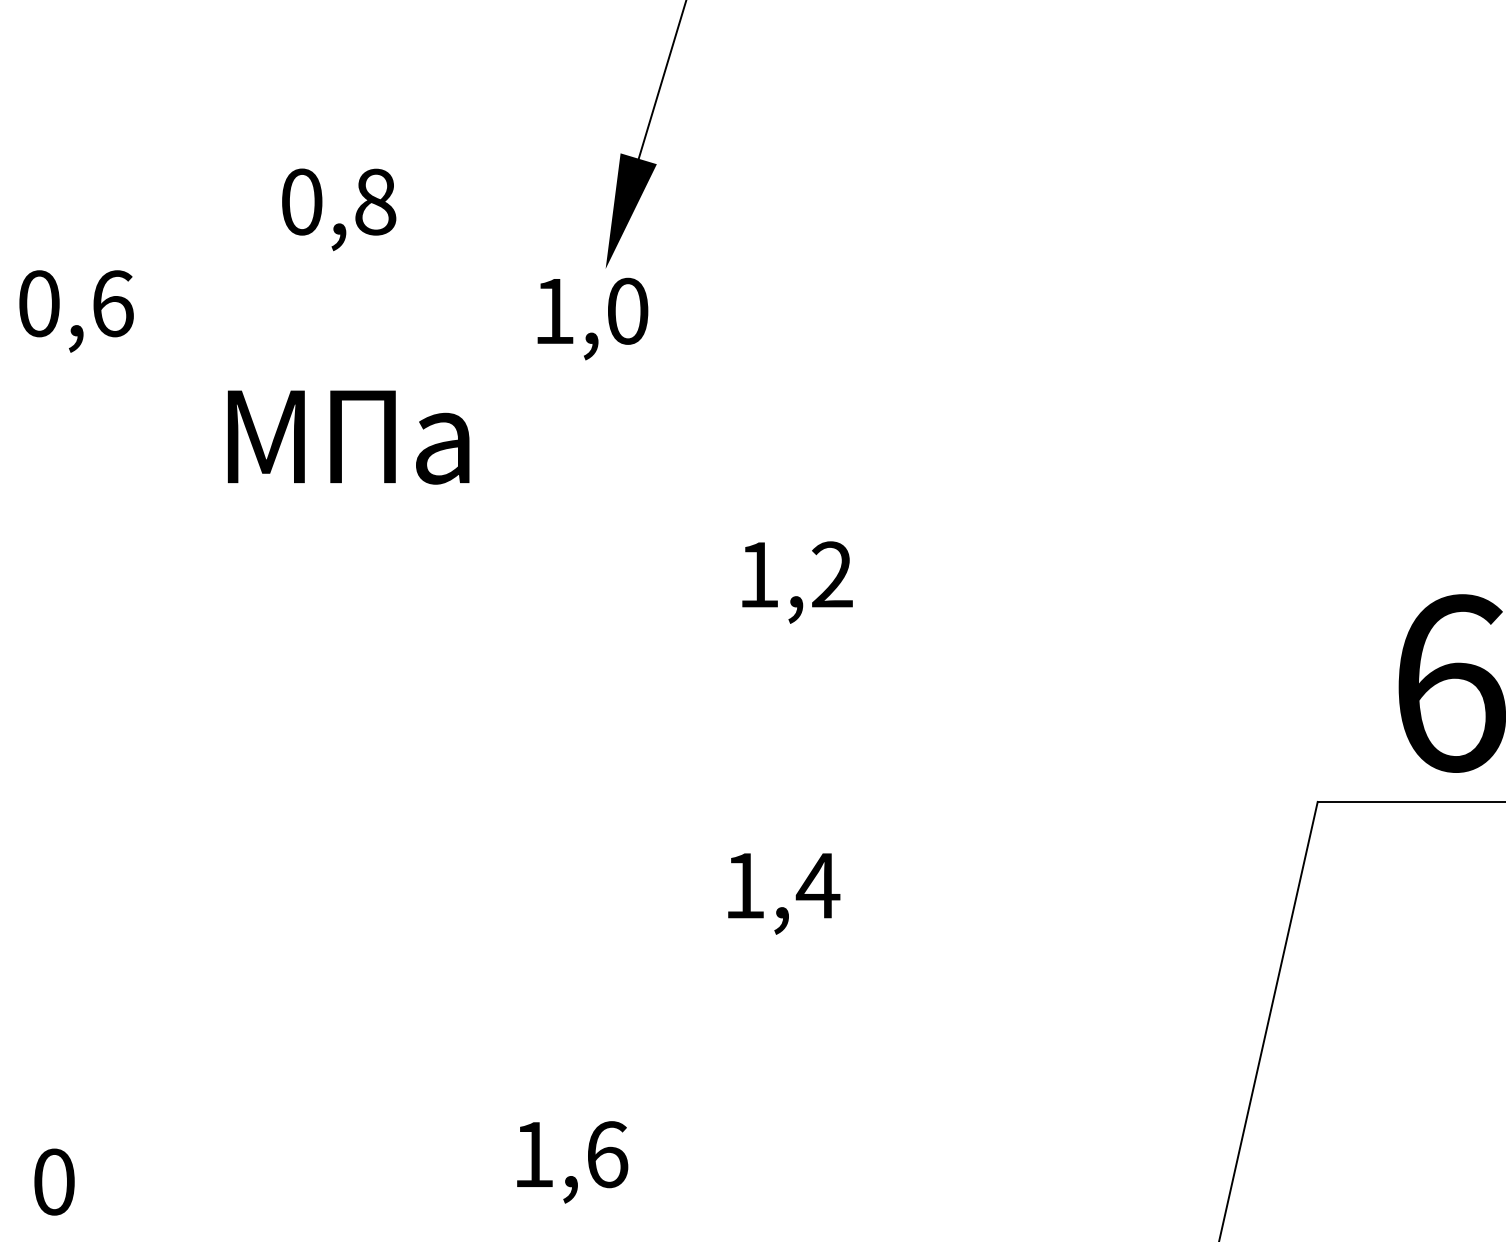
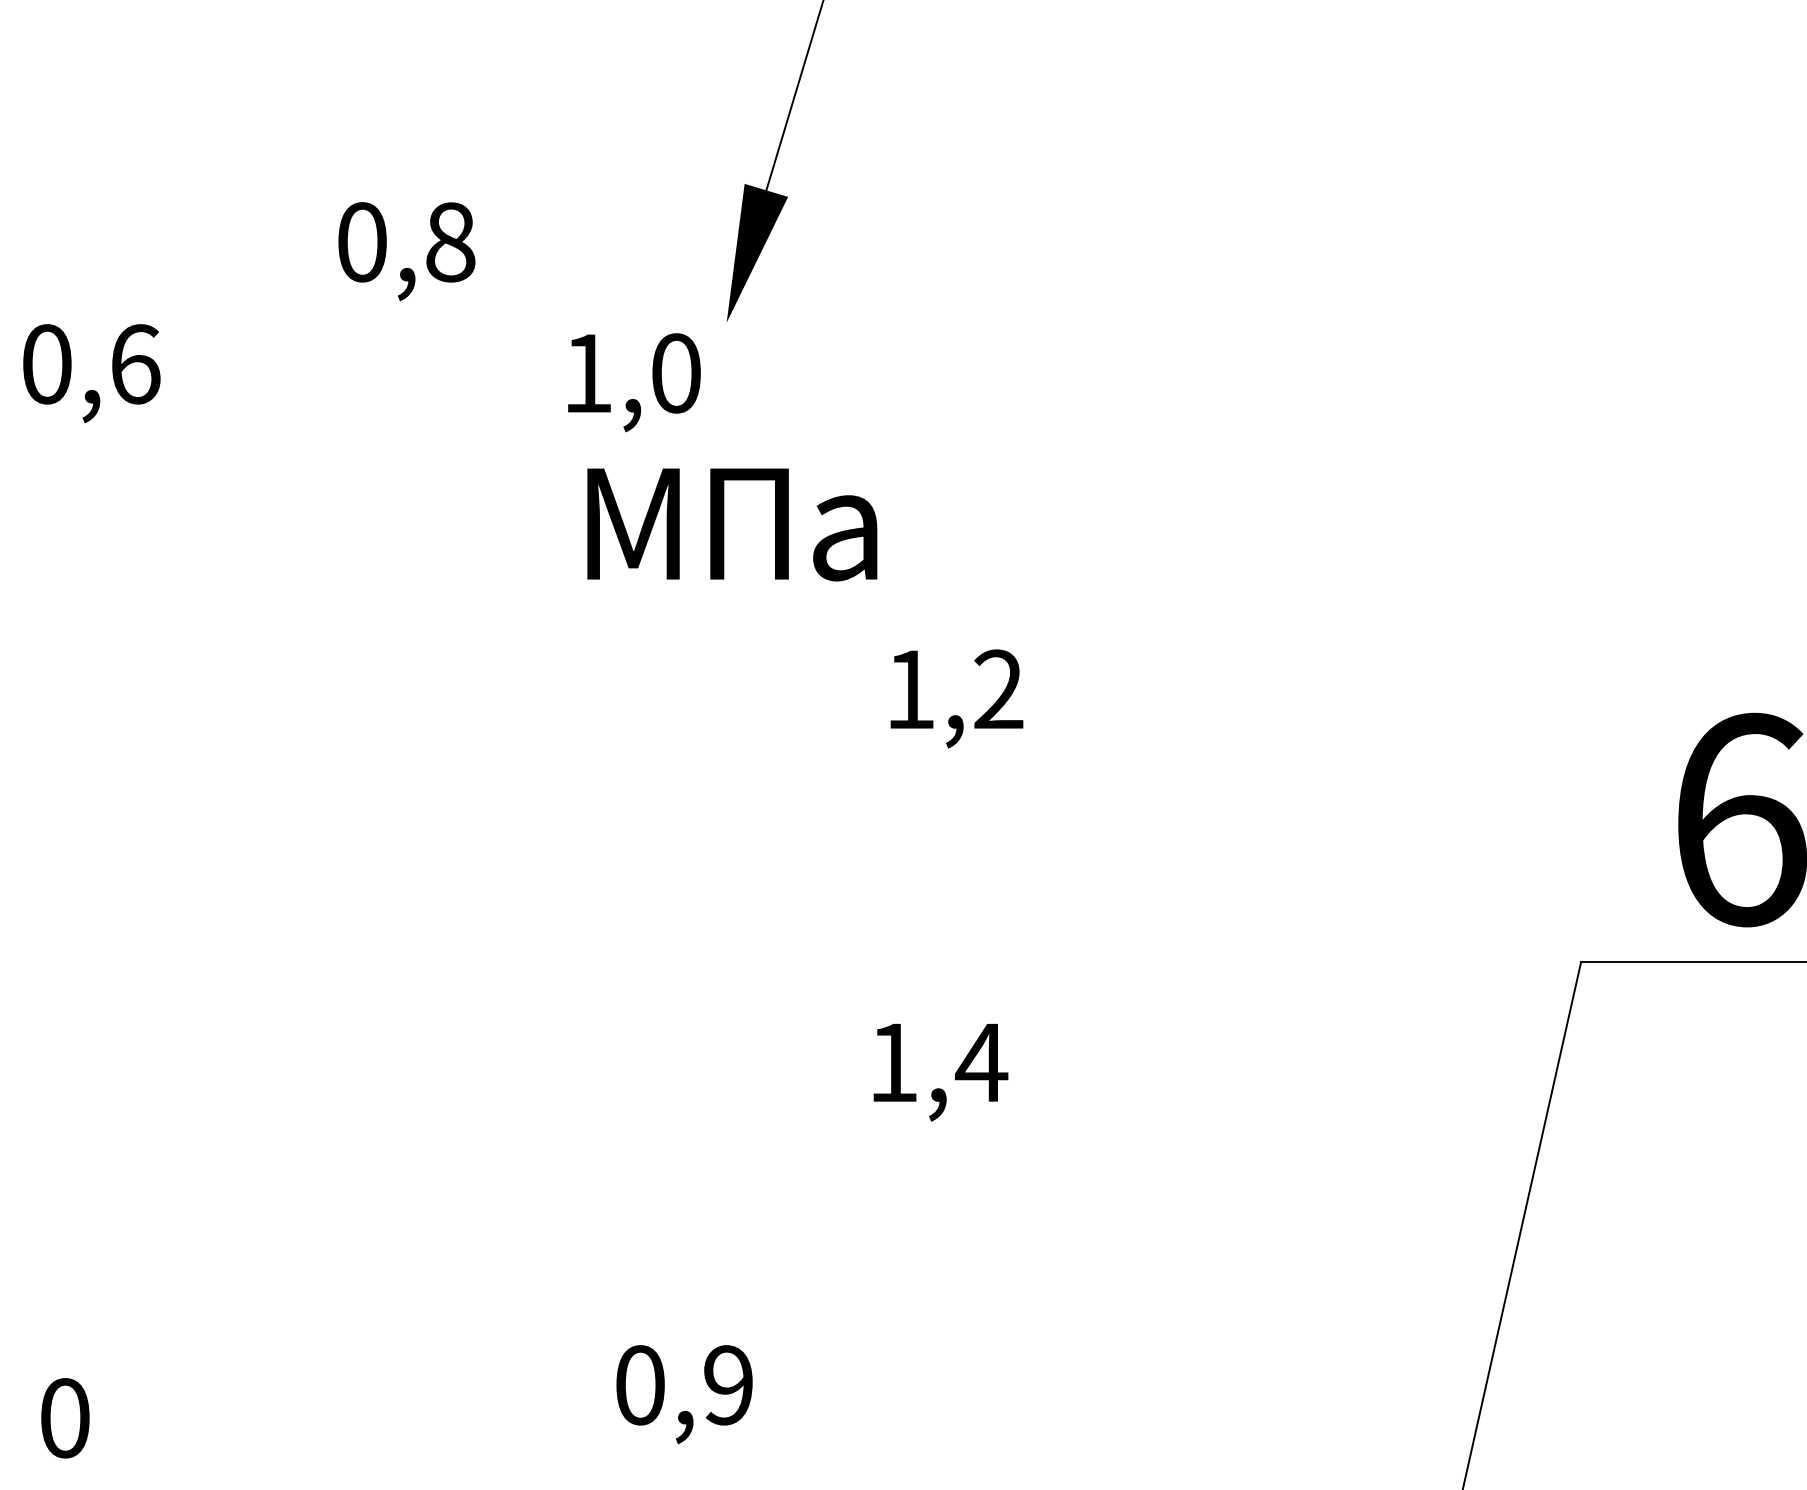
text: (592, 318) -> (634, 382), moved
text: (348, 437) -> (732, 524), moved
text: (570, 1154) -> (684, 1385), 1,6 -> 0,9

